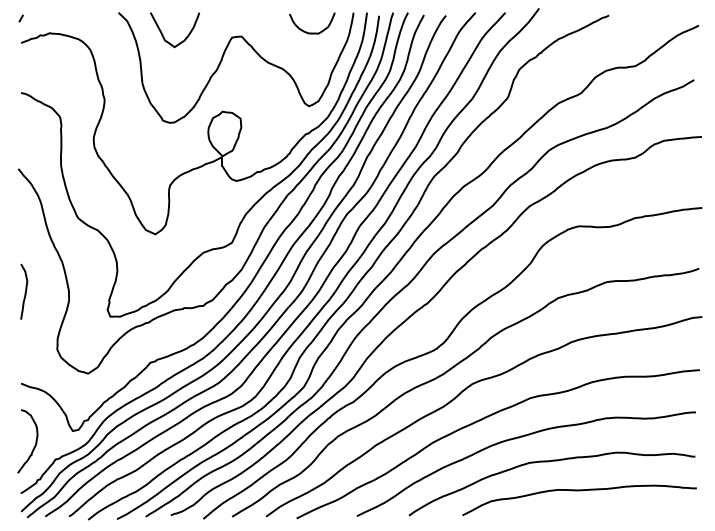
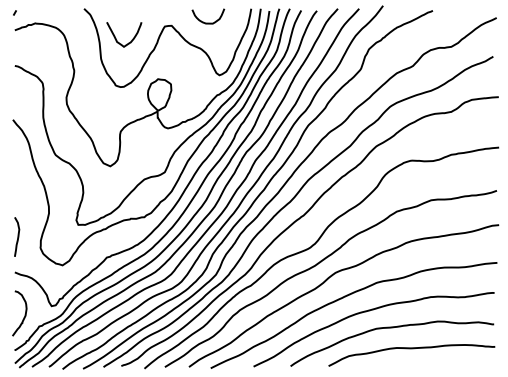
curve: (312, 32) -> (208, 22), moved
curve: (164, 36) -> (116, 39), moved
curve: (25, 291) -> (18, 236), moved

